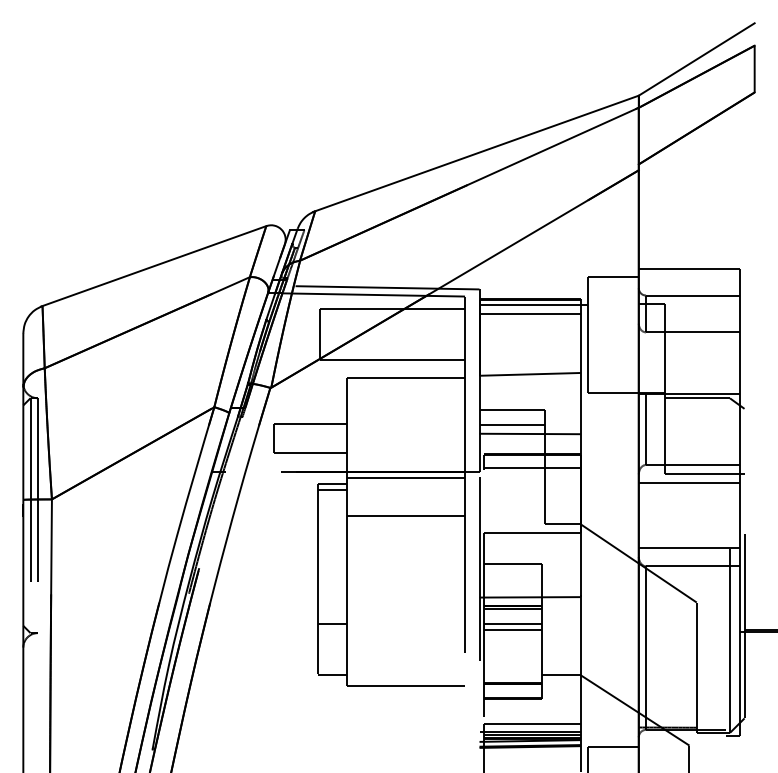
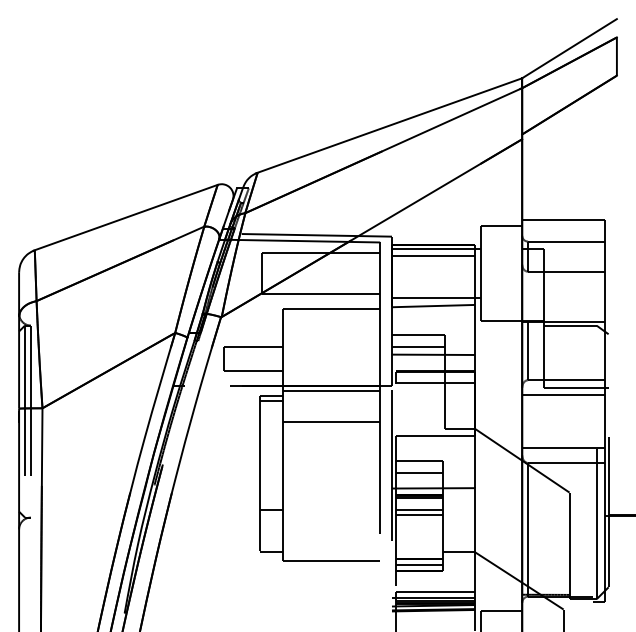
line: (533, 364) -> (436, 298), added
line: (512, 578) -> (418, 472), added
line: (512, 691) -> (418, 565), added

